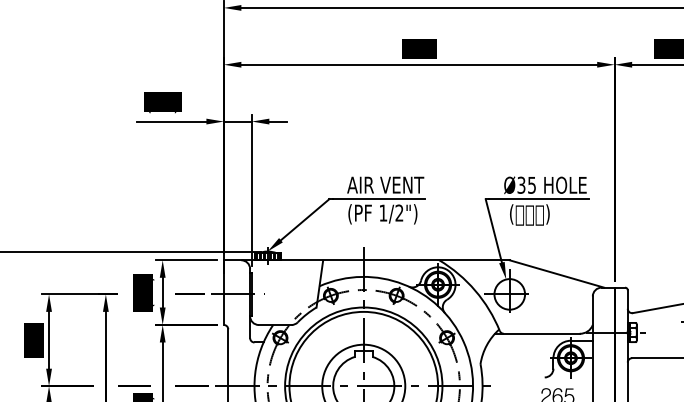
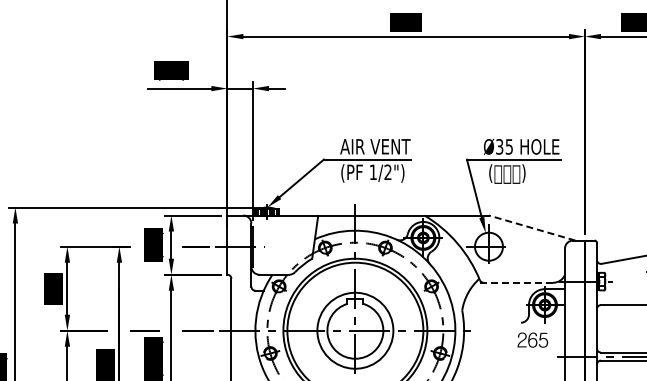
line: (557, 274) -> (532, 228), solid -> dashed
line: (537, 333) -> (514, 282), solid -> dashed

